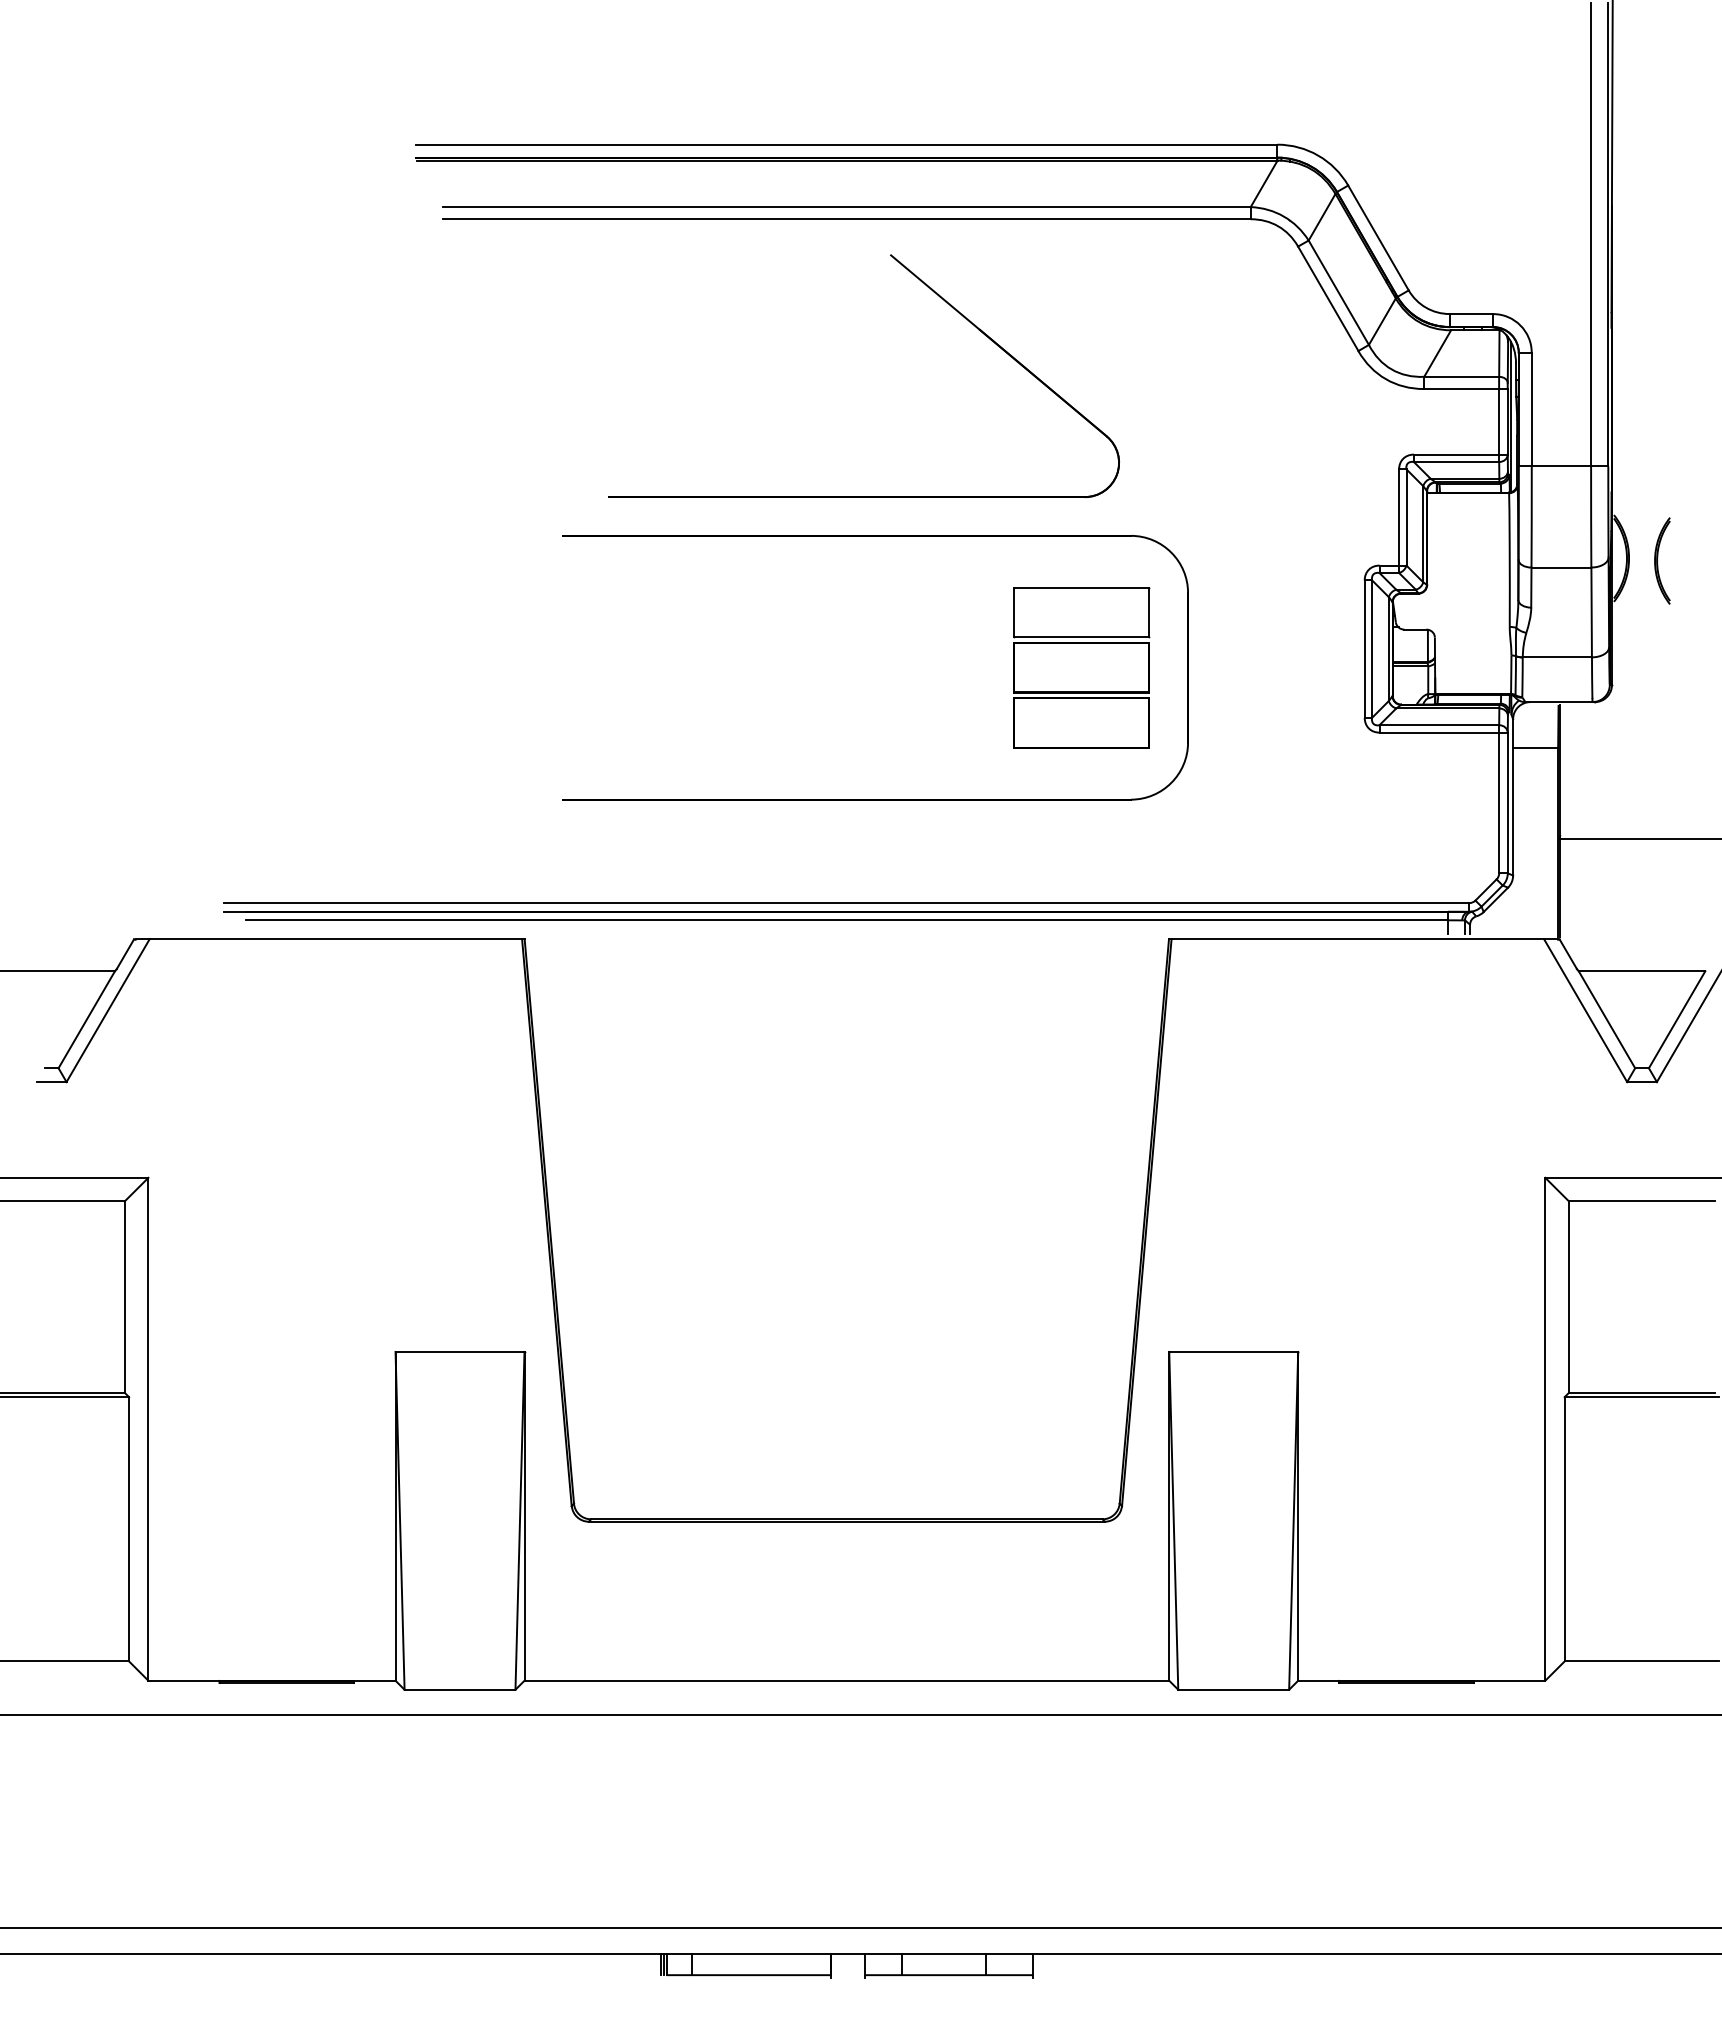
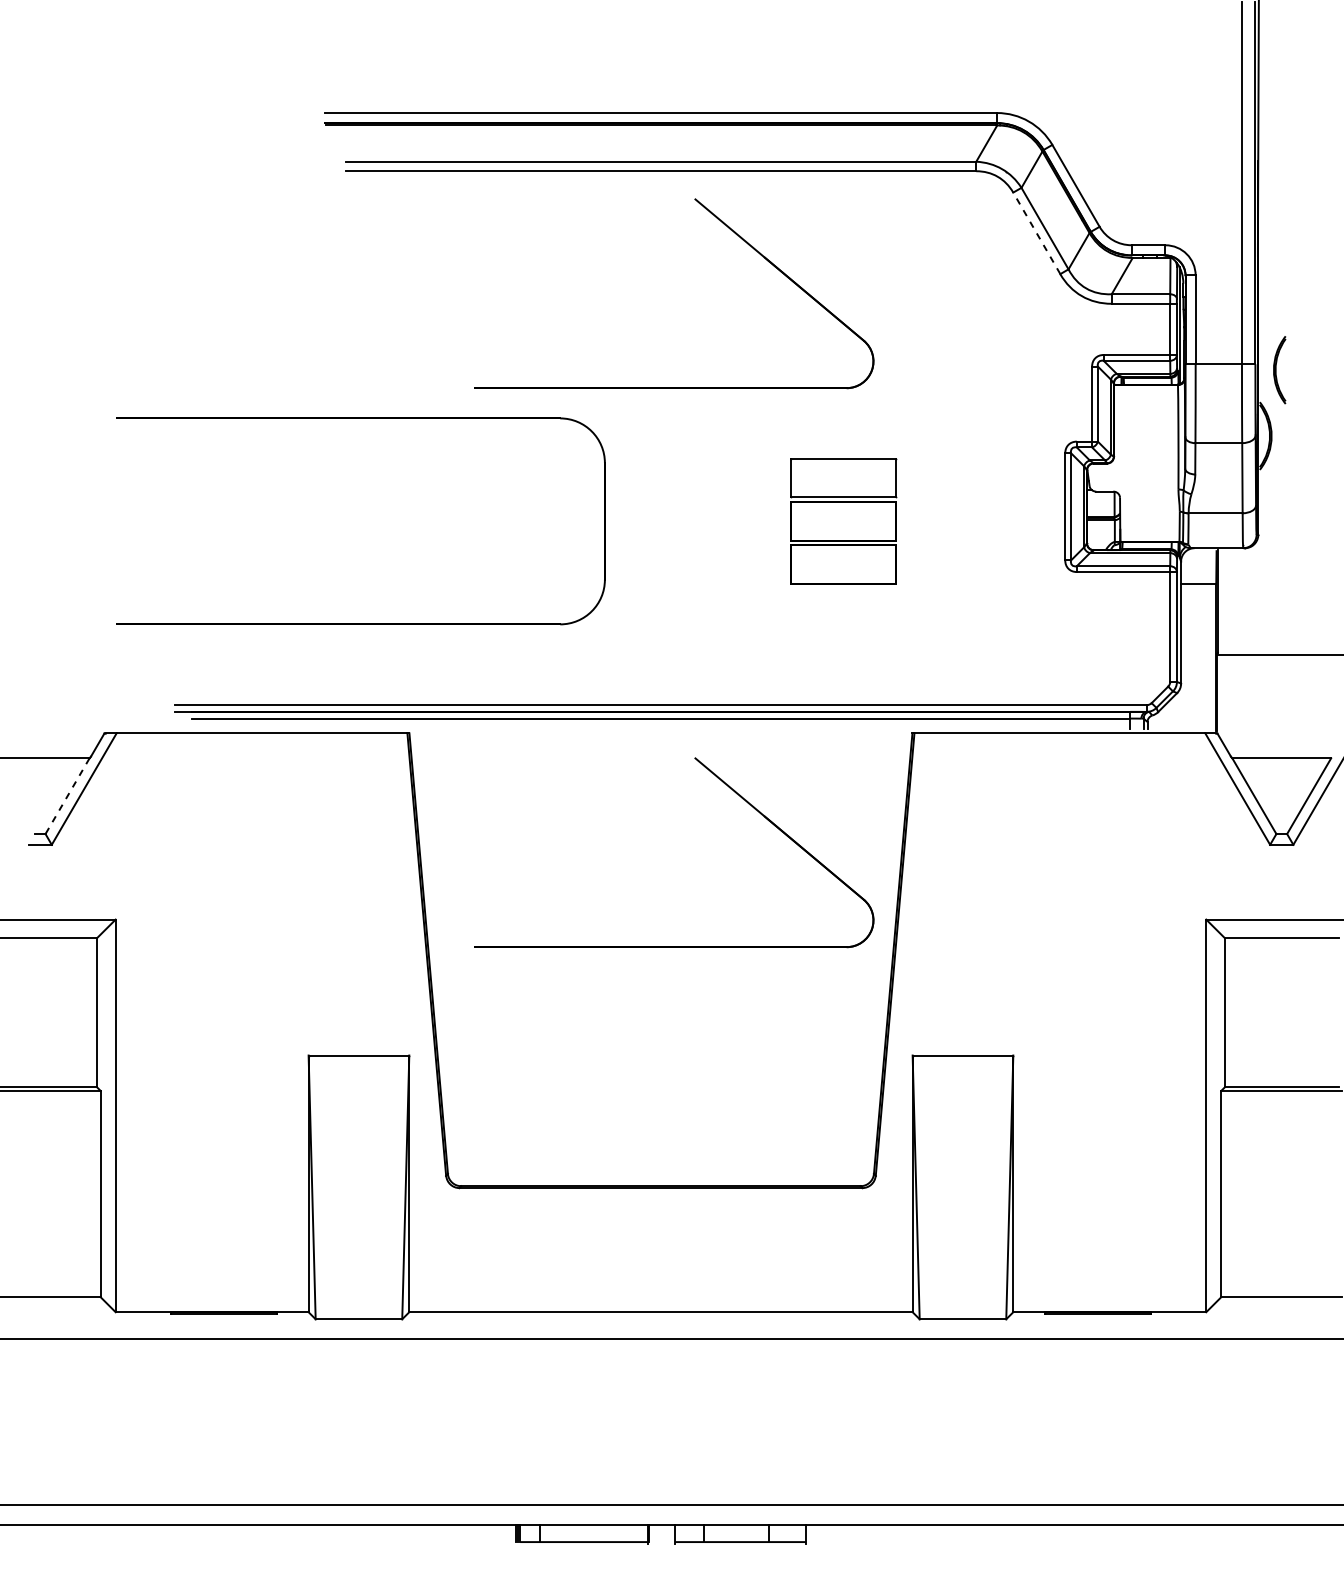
line: (1328, 298) -> (1036, 233), solid -> dashed
part: (875, 536) -> (360, 418), moved
part: (1662, 560) -> (1279, 369), moved
part: (934, 1009) -> (729, 788), added
line: (86, 1020) -> (67, 796), solid -> dashed

